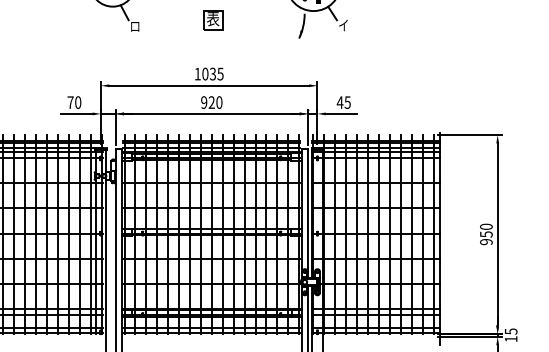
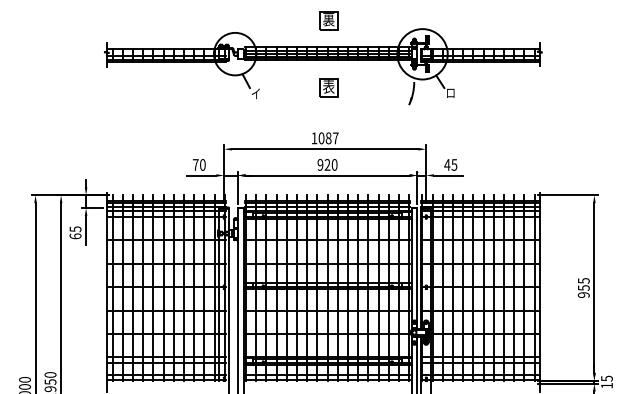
text: (343, 24) -> (450, 92), イ -> ロ
text: (134, 26) -> (255, 93), ロ -> イ
text: (216, 74) -> (331, 138), 1035 -> 1087
text: (486, 226) -> (583, 280), 950 -> 955

